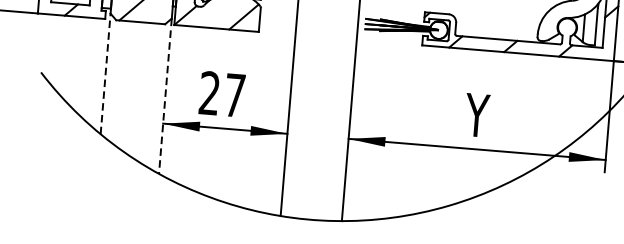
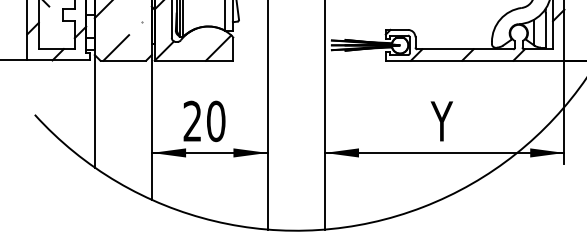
line: (105, 73) -> (94, 110), dashed -> solid
text: (235, 95) -> (216, 121), 27 -> 20
line: (165, 96) -> (151, 127), dashed -> solid

